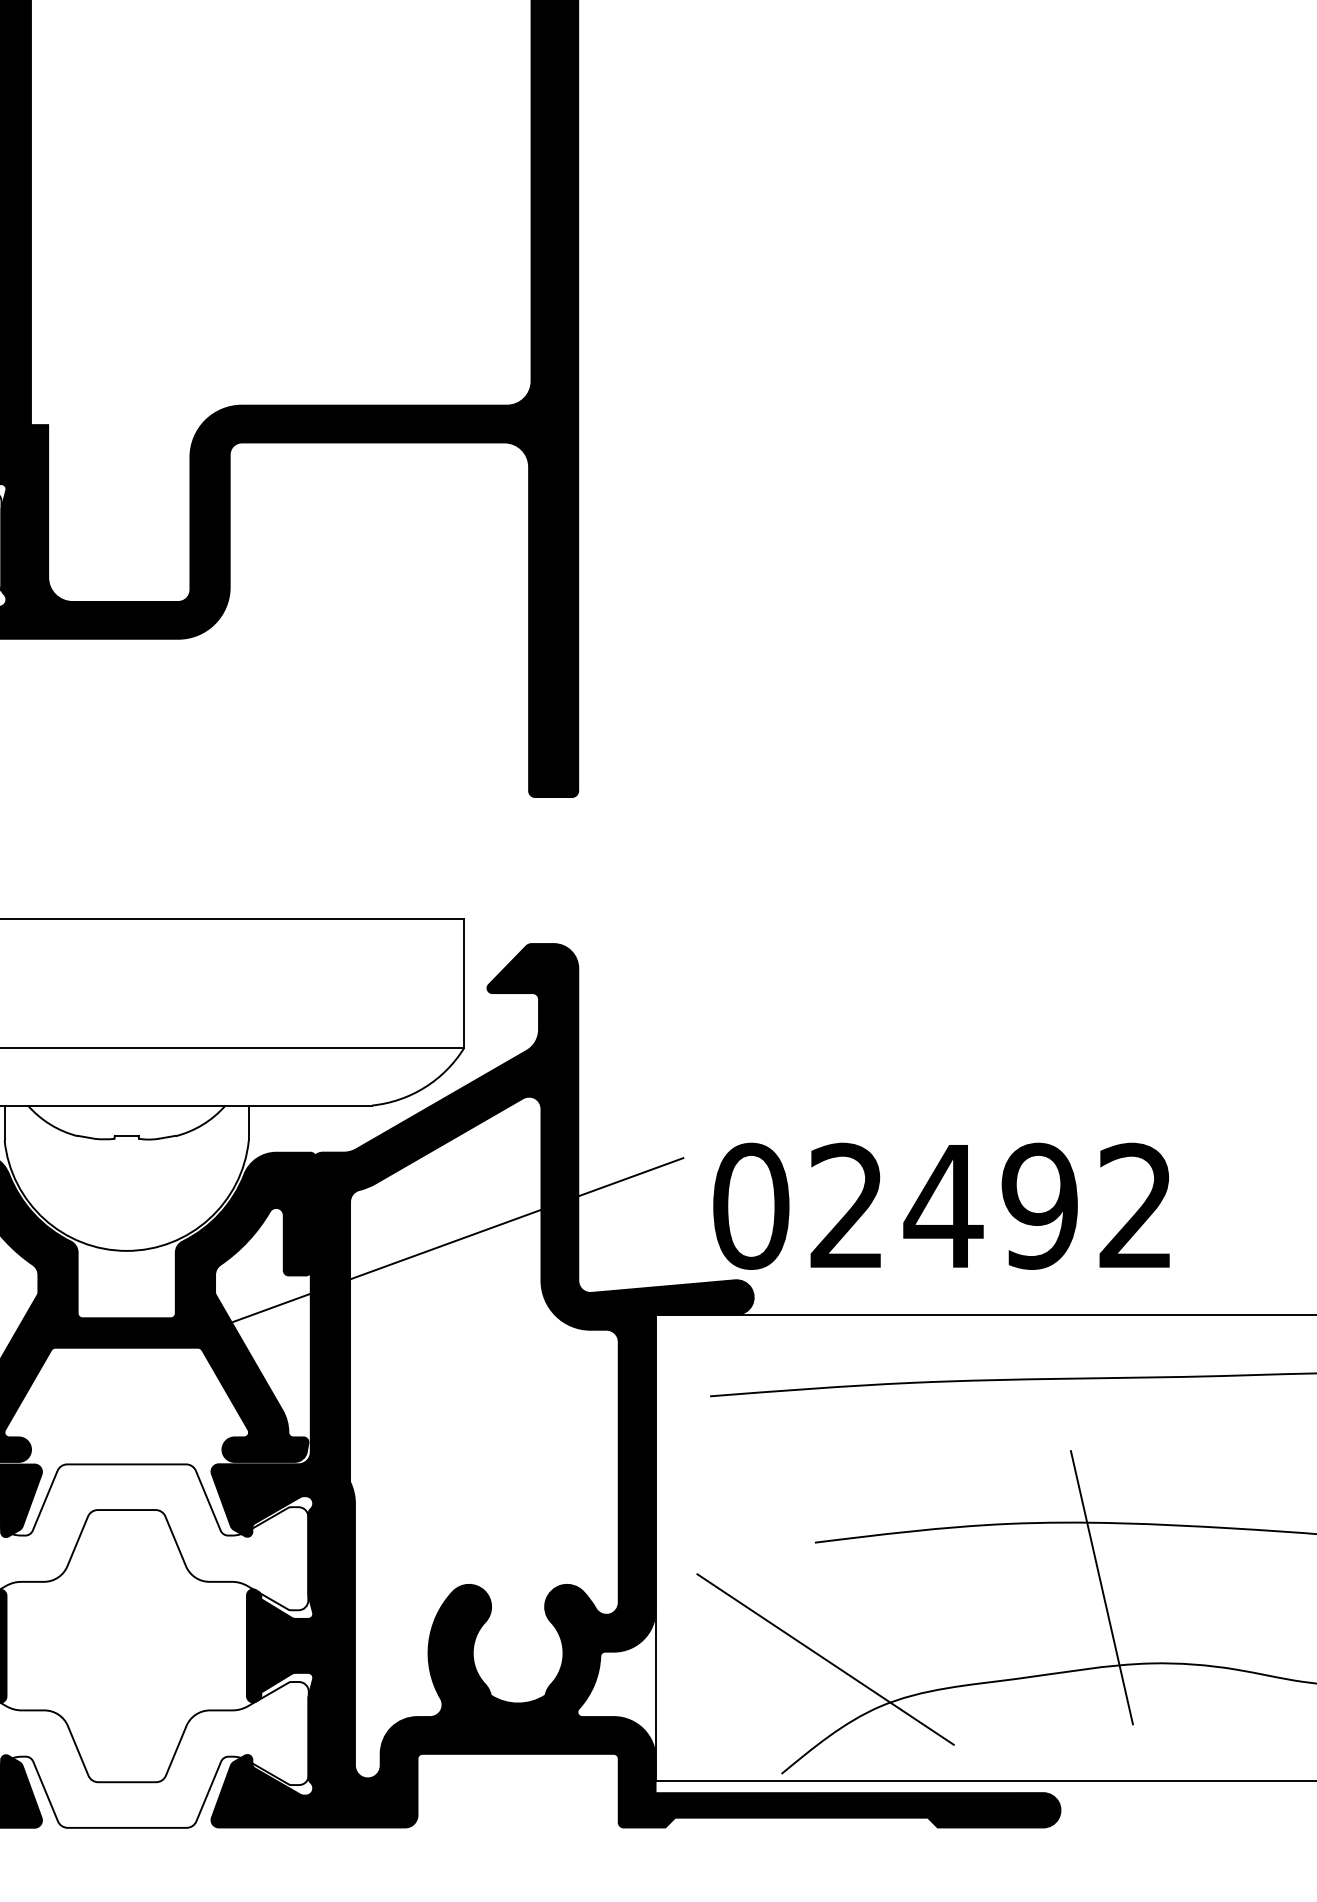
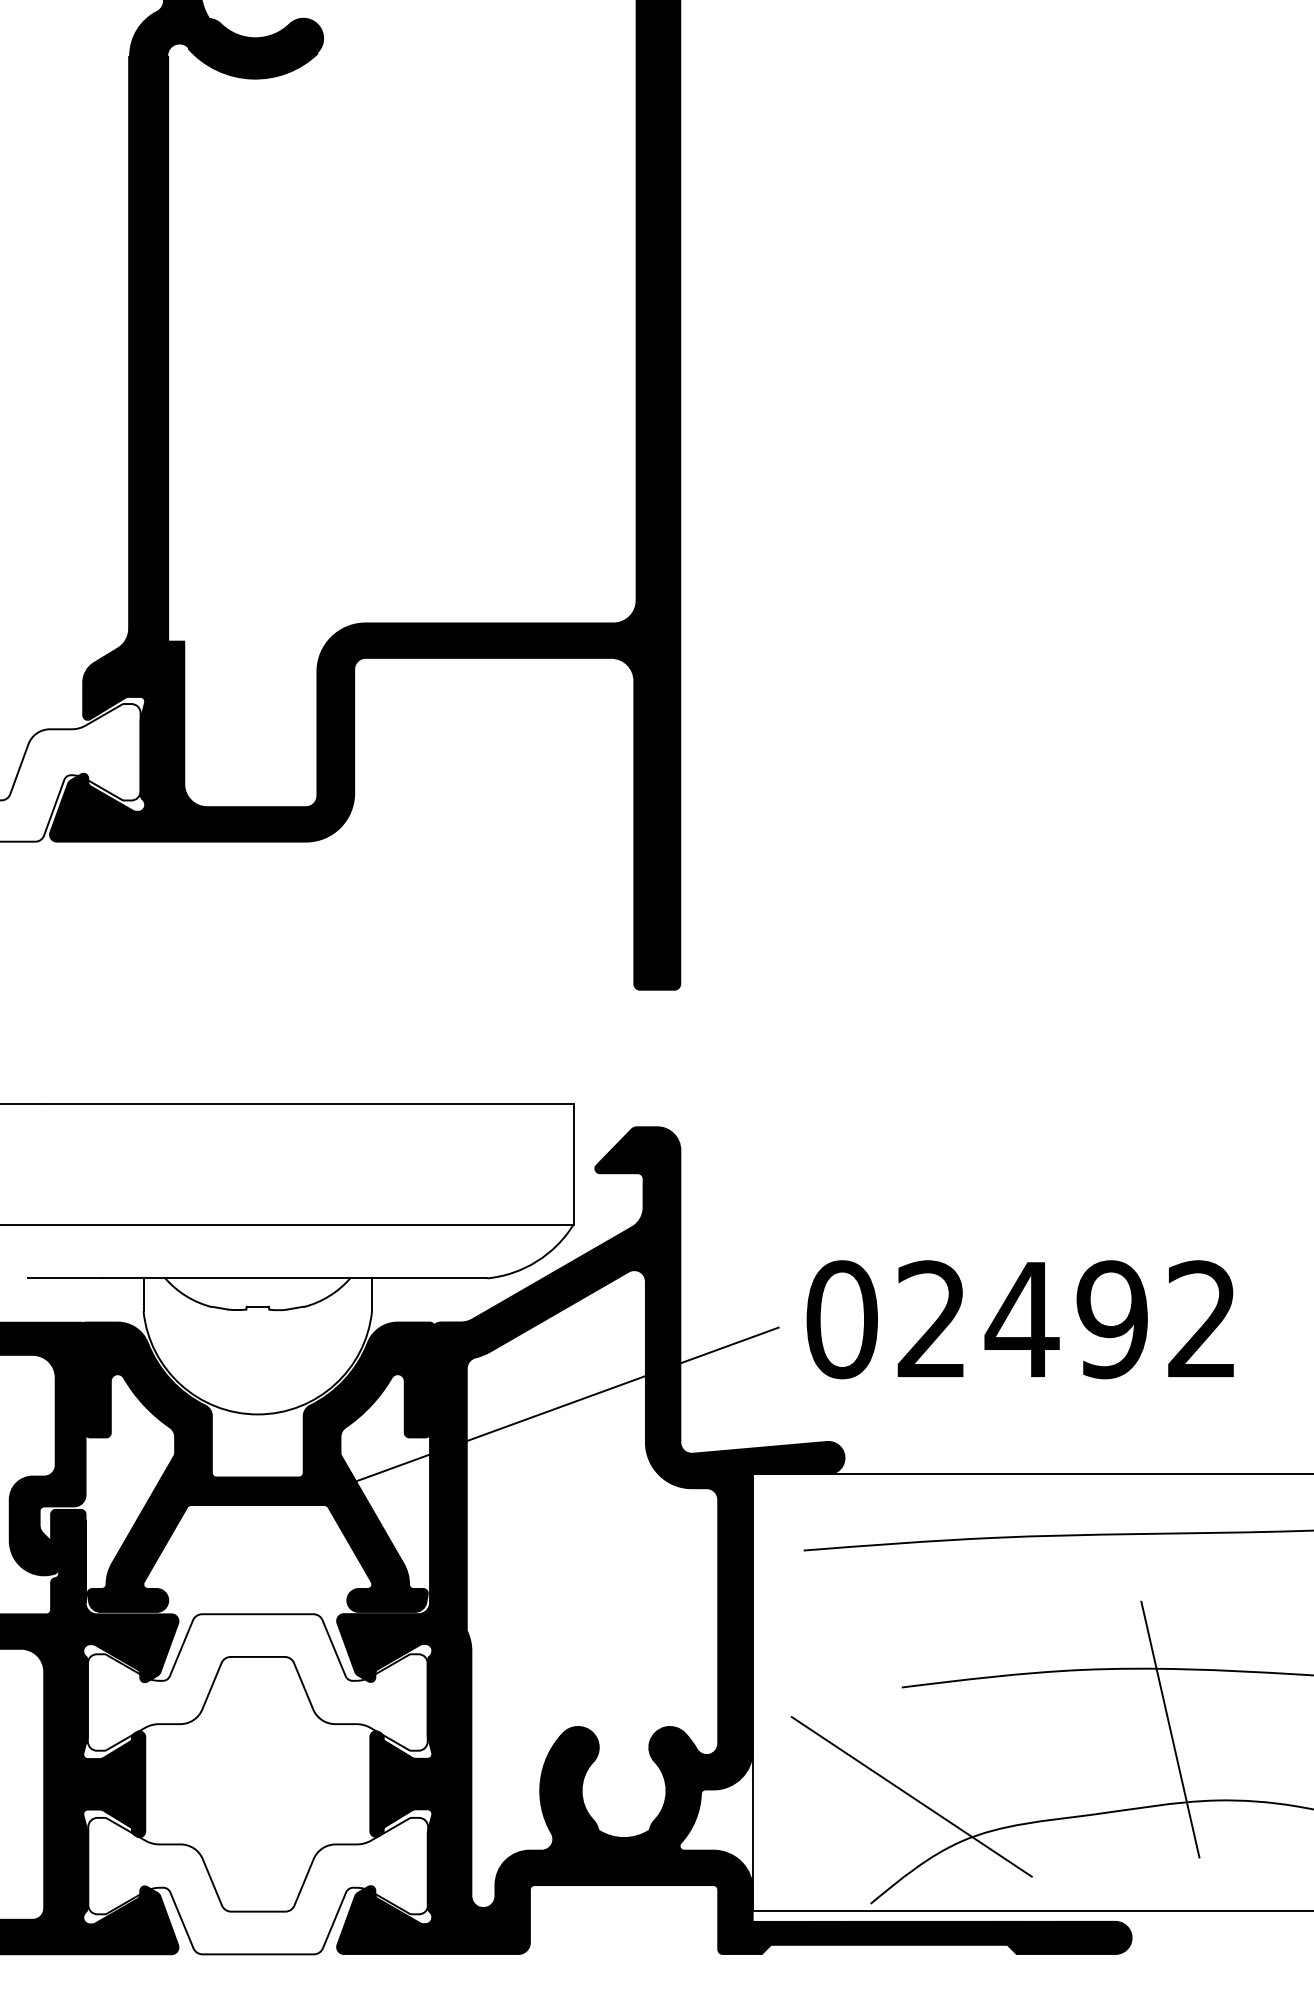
text: (940, 1206) -> (1019, 1319), moved

